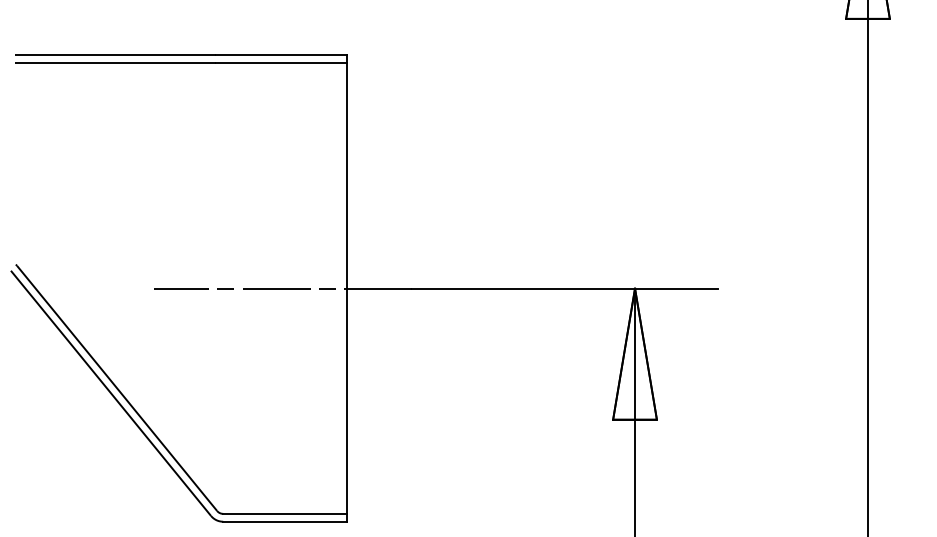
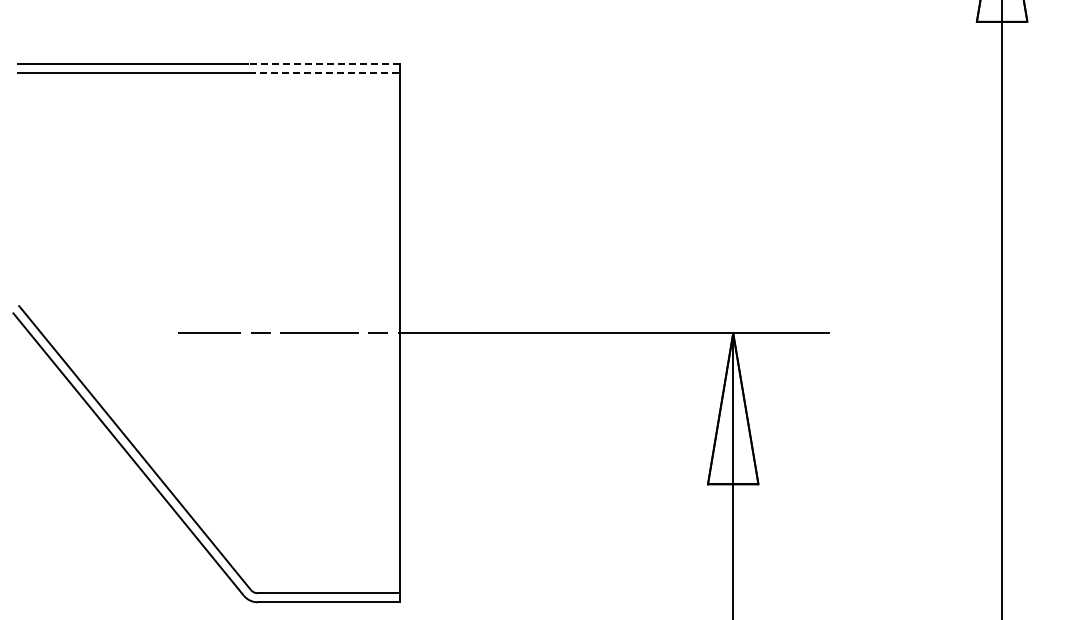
line: (280, 55) -> (324, 64), solid -> dashed
line: (280, 63) -> (324, 73), solid -> dashed

